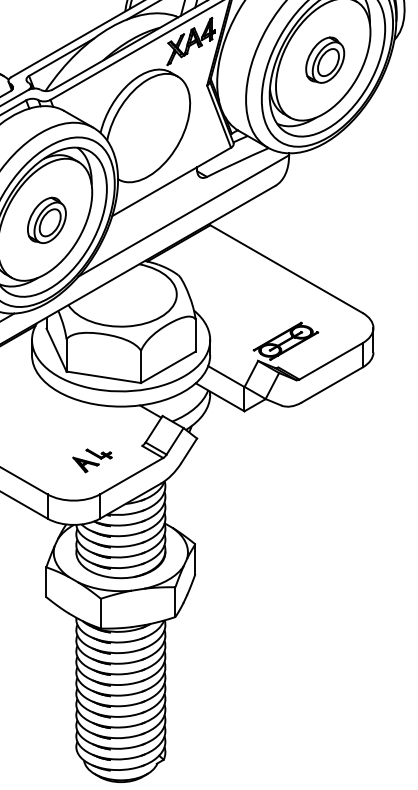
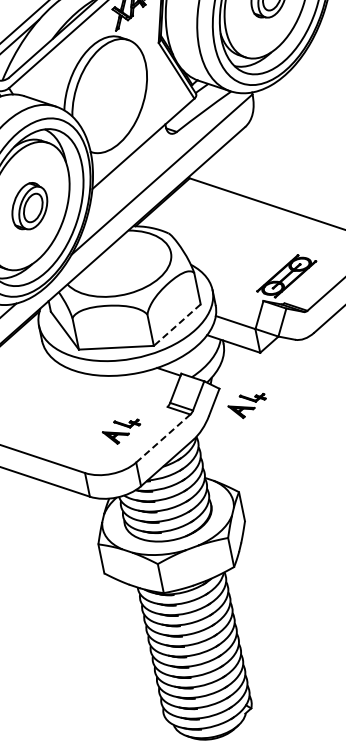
line: (167, 367) -> (176, 325), solid -> dashed
part: (221, 460) -> (247, 405), added
line: (132, 475) -> (163, 437), solid -> dashed

